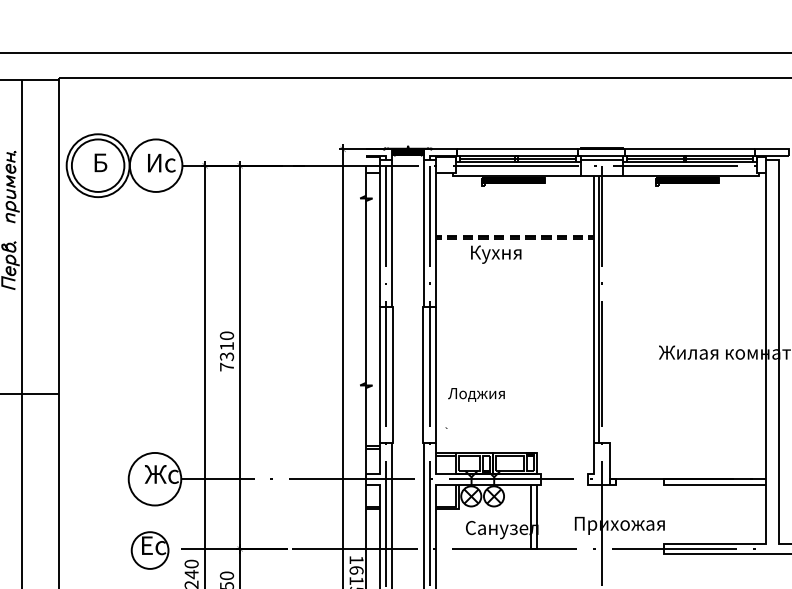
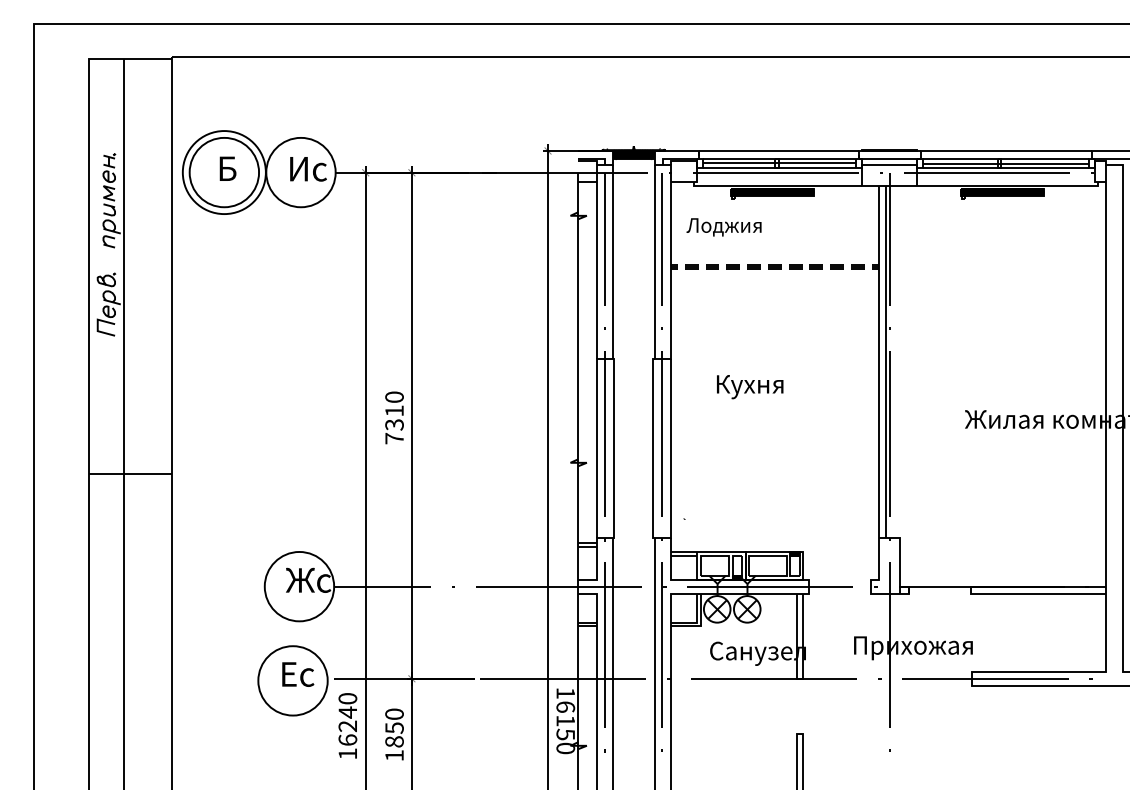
text: (496, 255) -> (750, 387), moved
text: (476, 395) -> (723, 227), moved
circle: (149, 550) -> (292, 680), size x1.43

